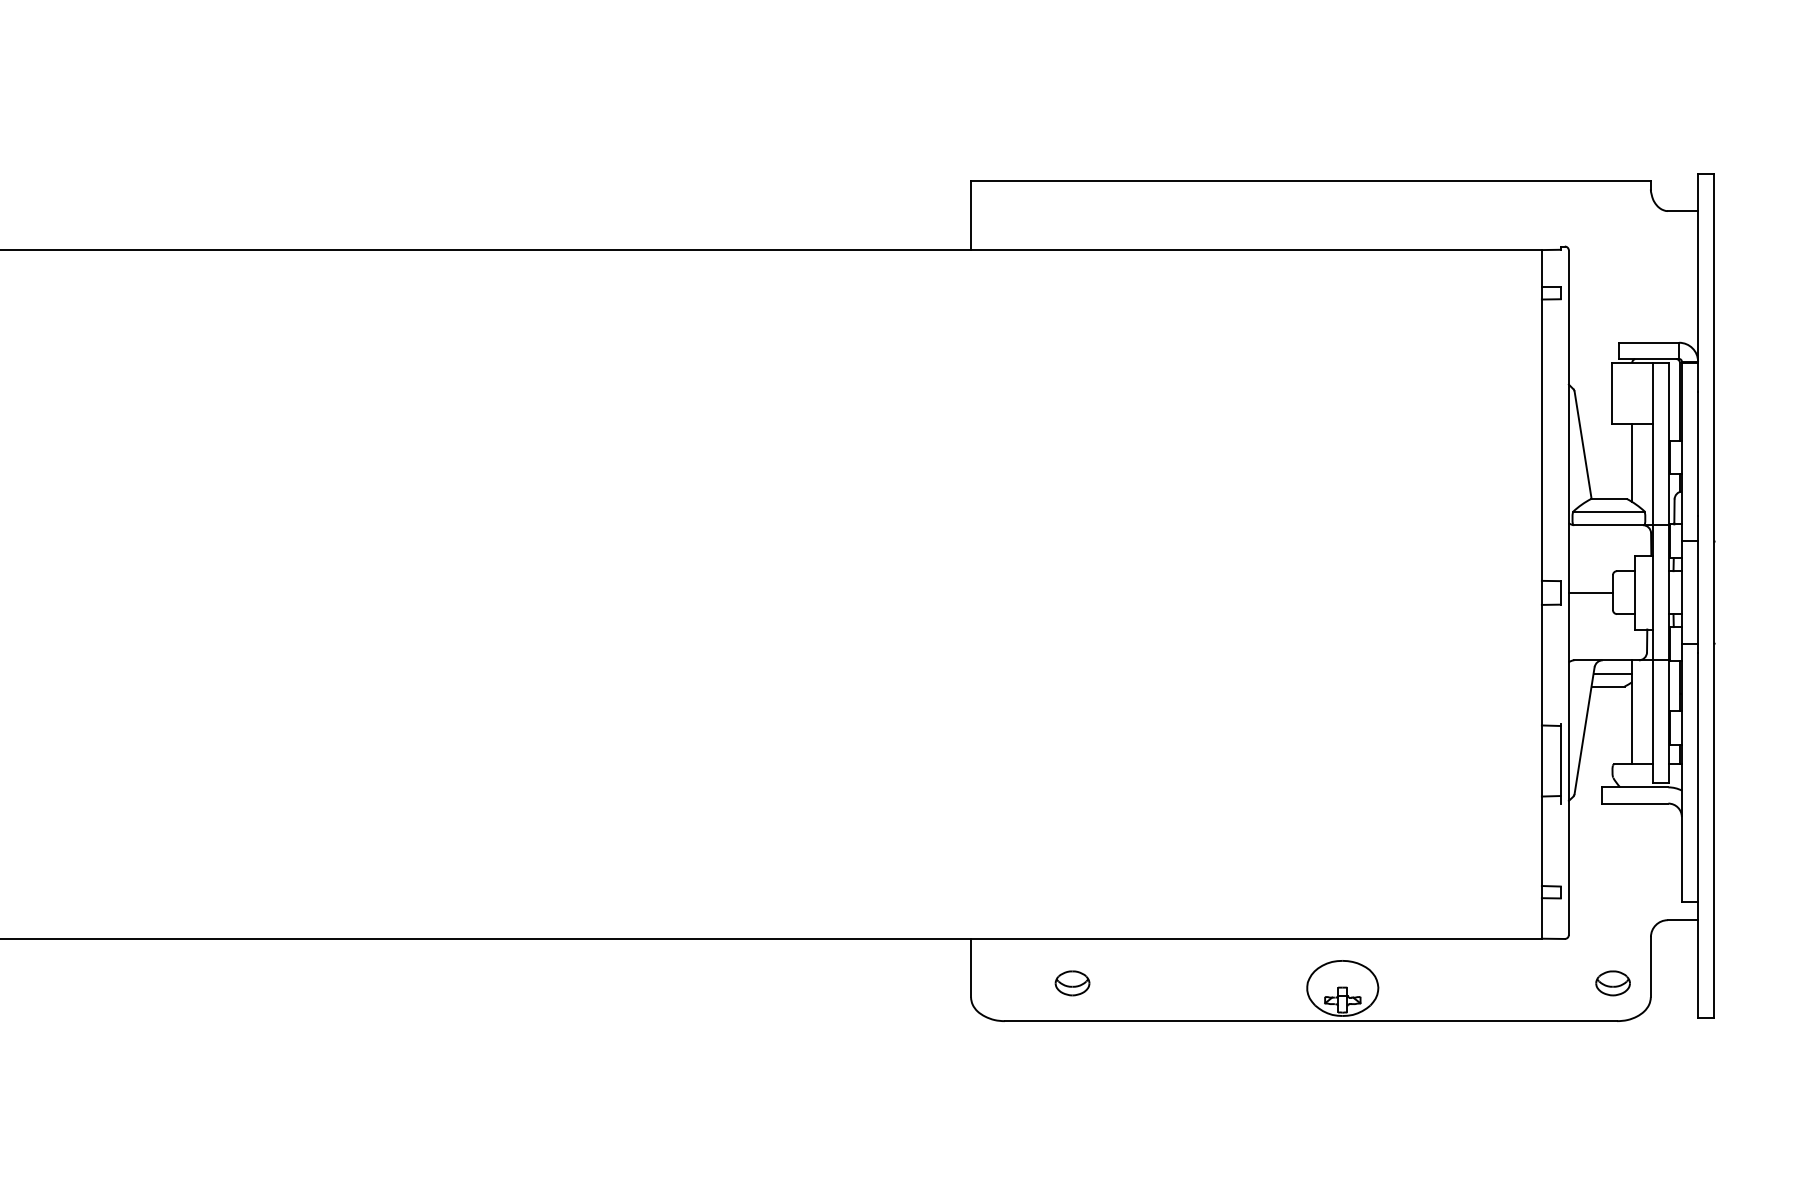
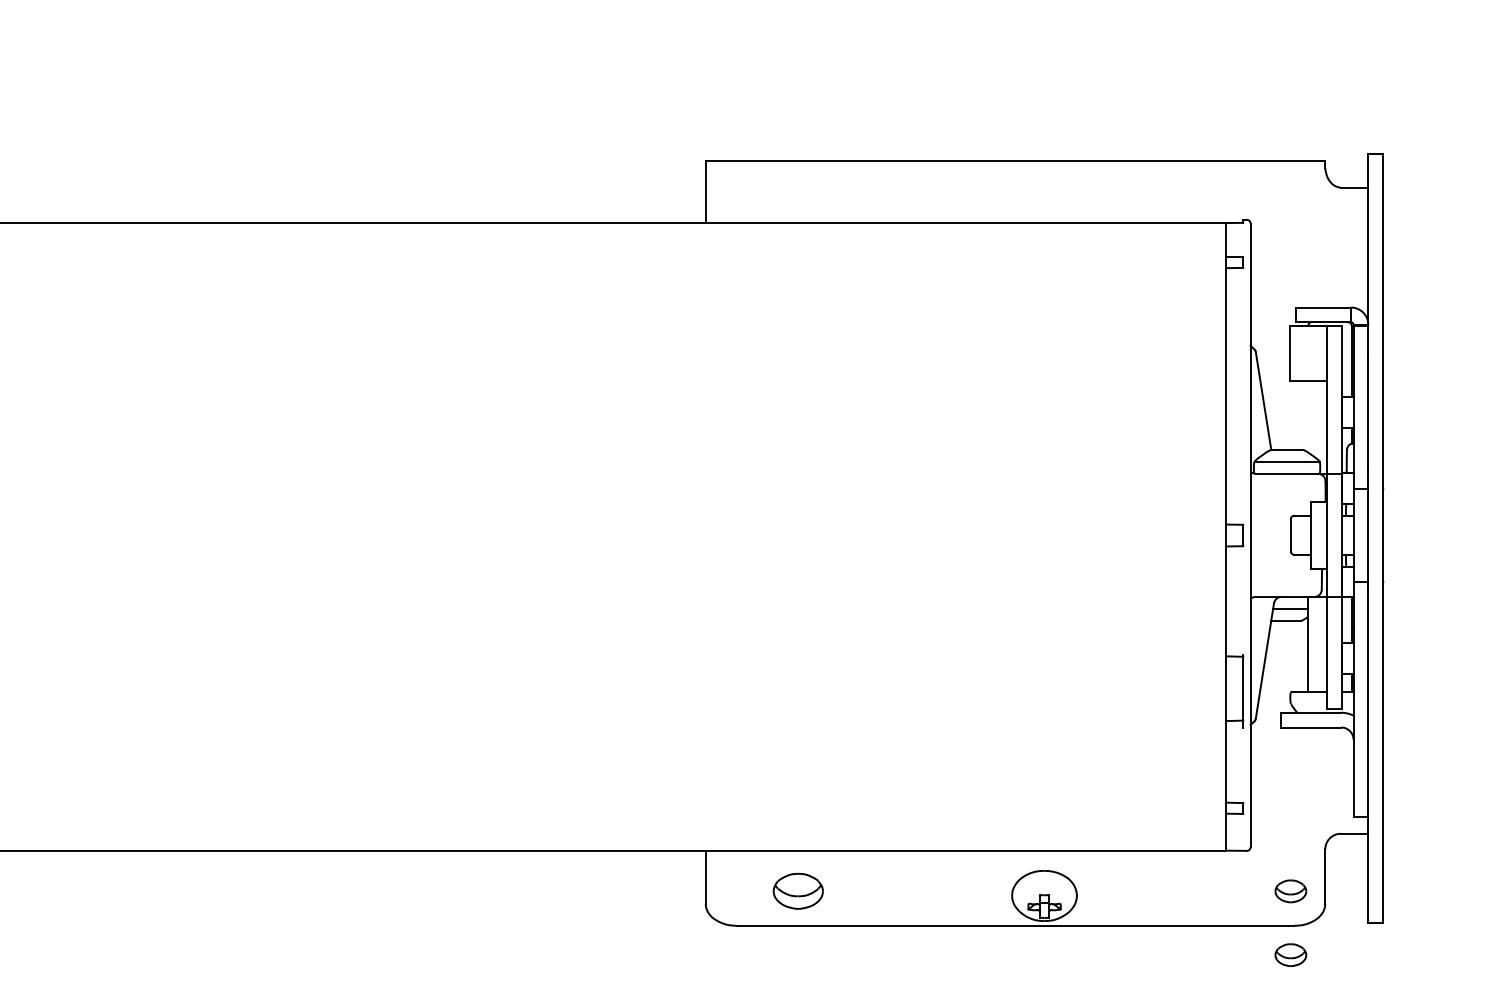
line: (1632, 462) -> (1308, 416), removed
line: (1590, 592) -> (1270, 535), removed
part: (1072, 983) -> (798, 891), size x1.6
part: (1612, 1053) -> (1290, 955), added

